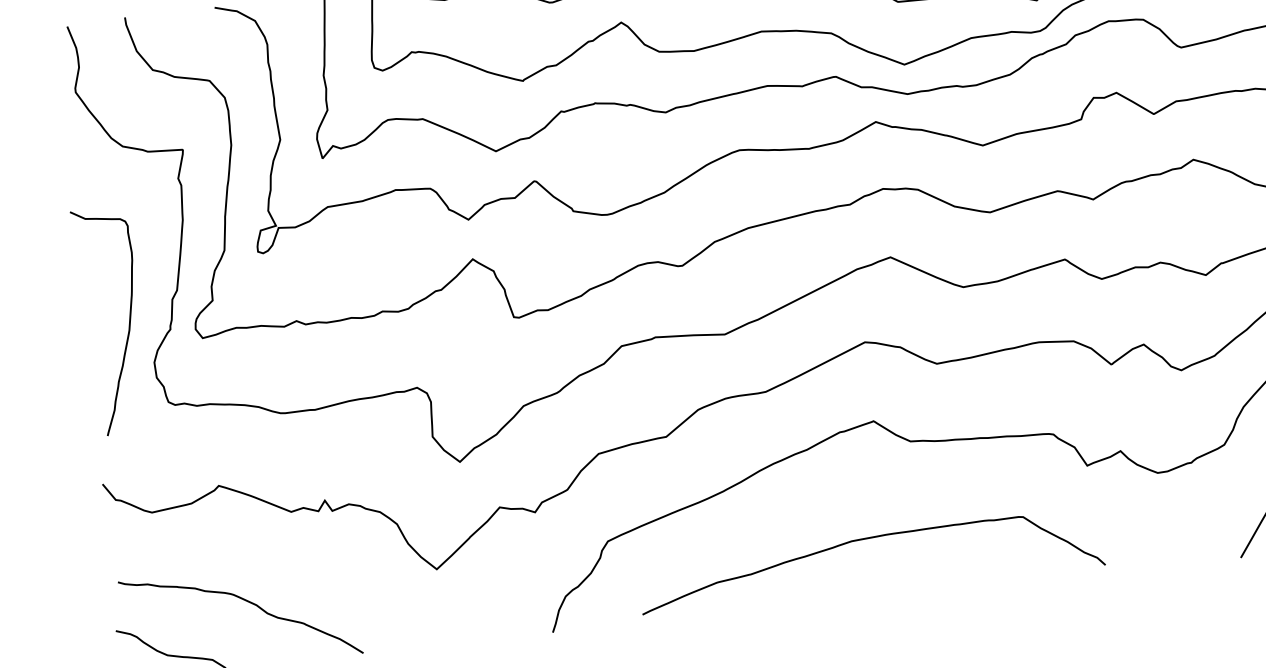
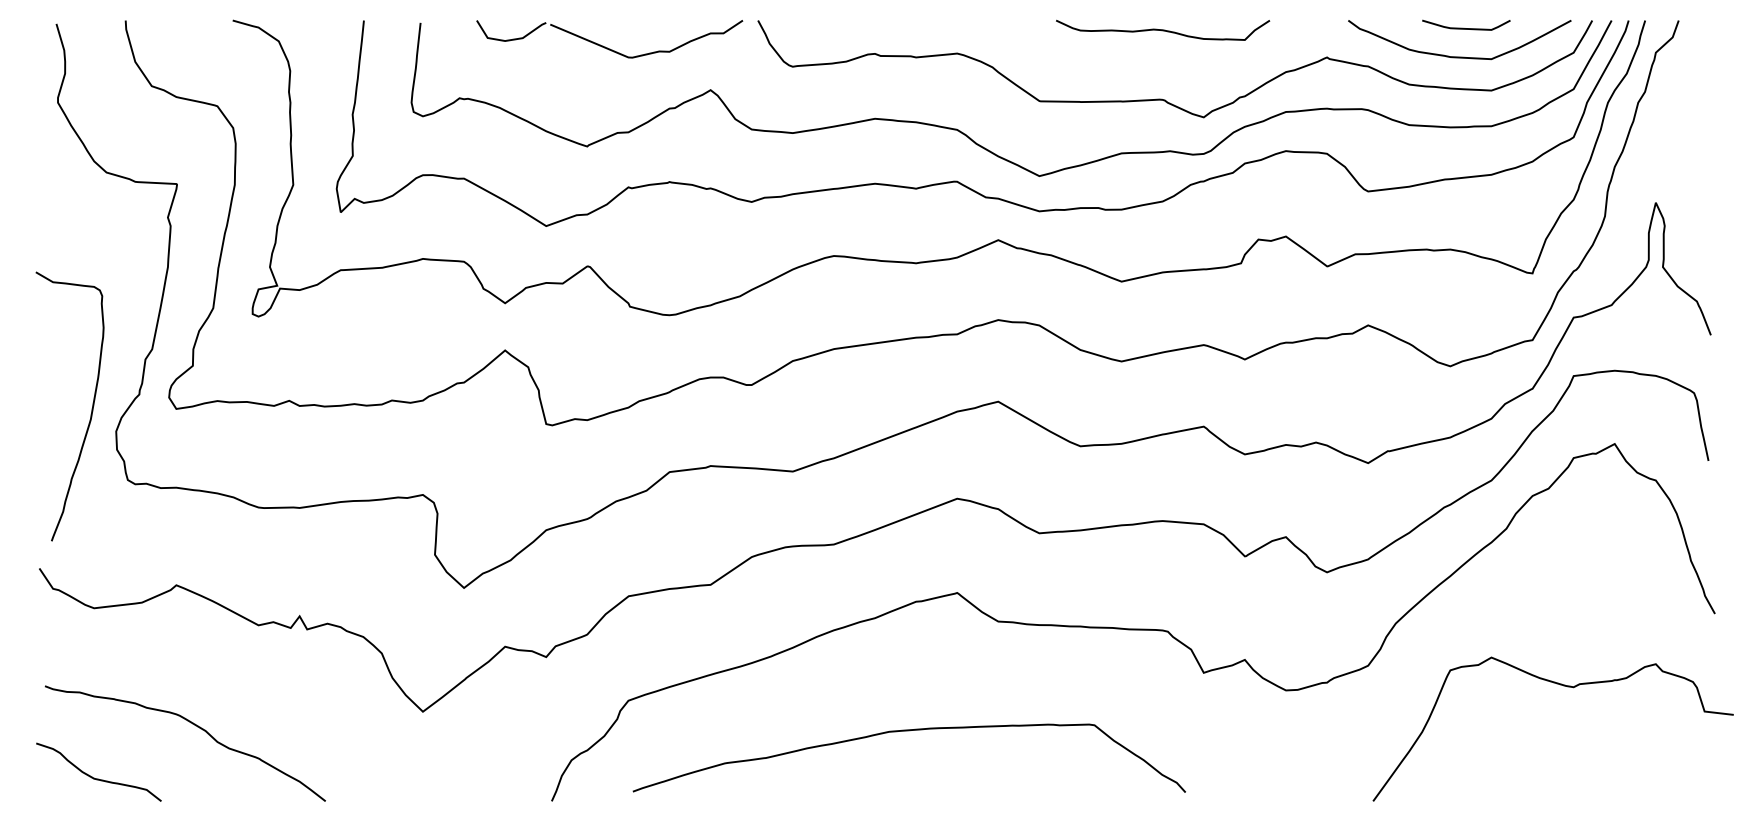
curve: (128, 321) -> (91, 408), moved
curve: (867, 539) -> (908, 731), moved

